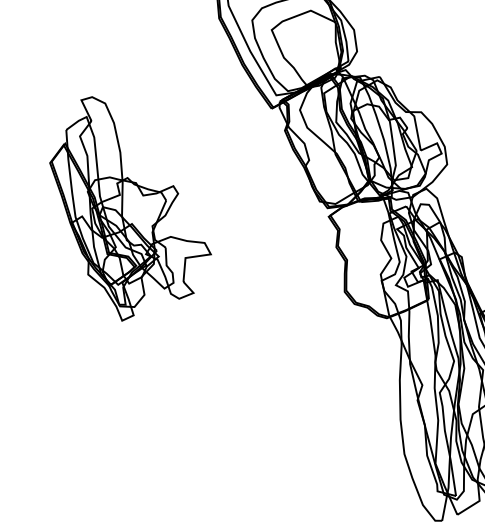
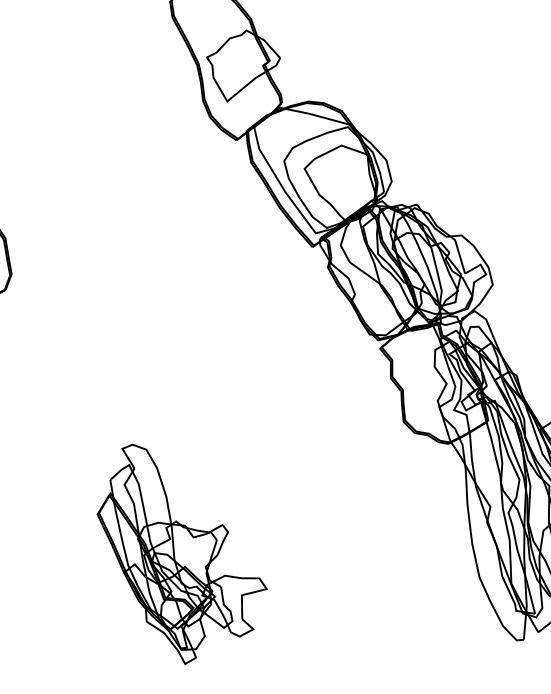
part: (129, 210) -> (181, 553), moved

